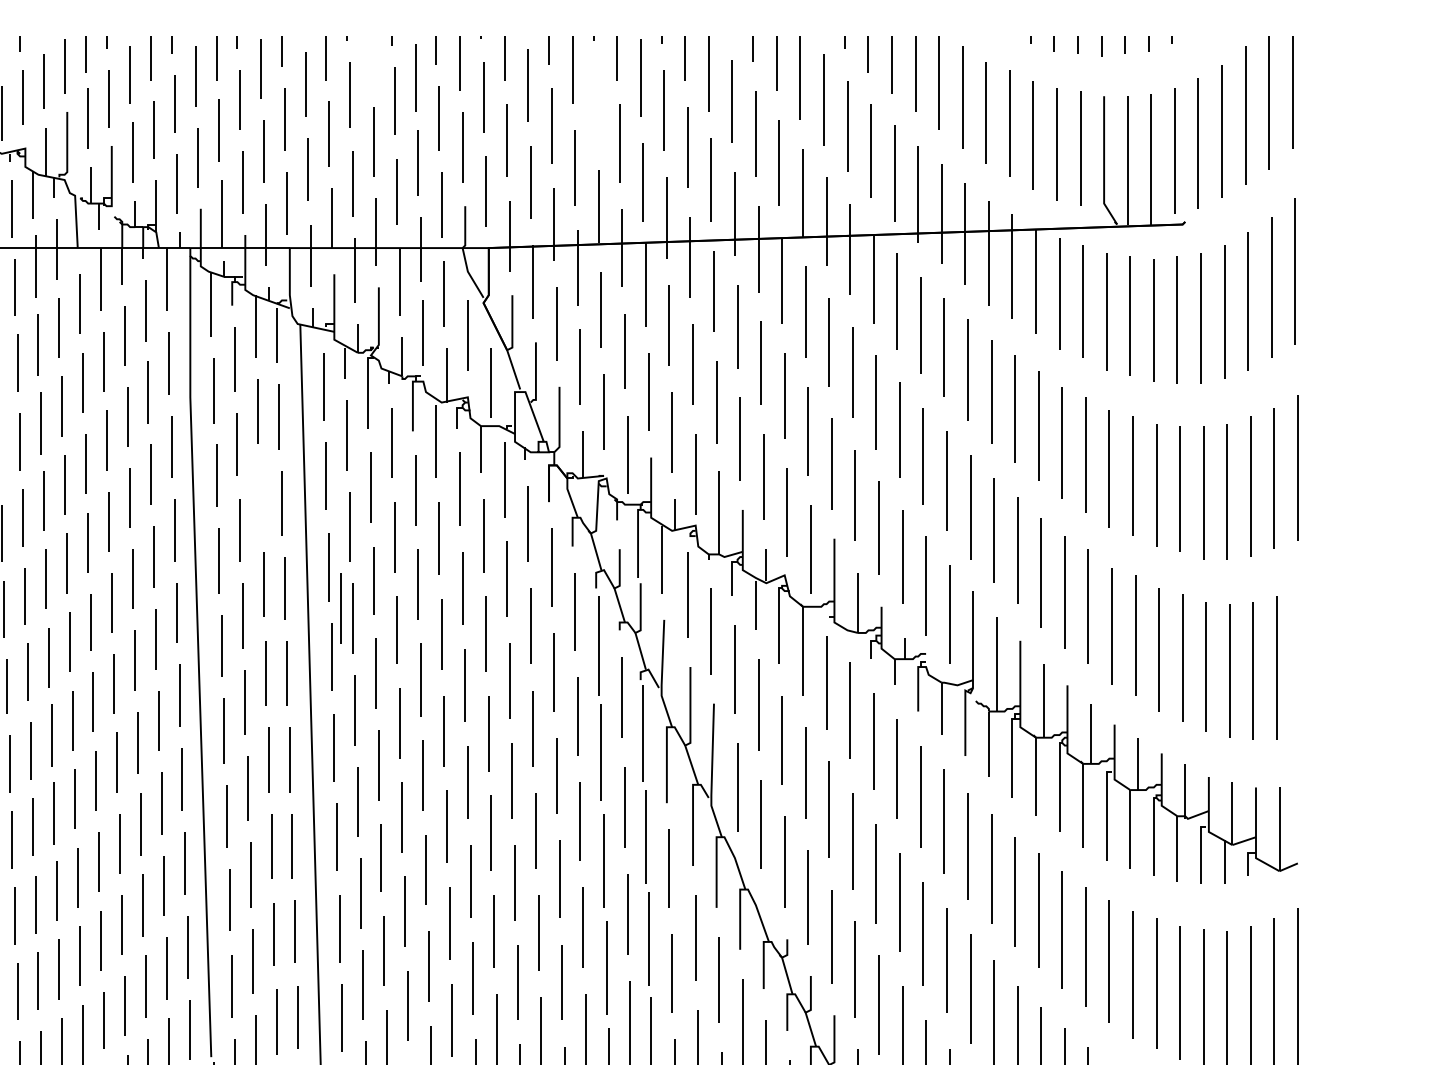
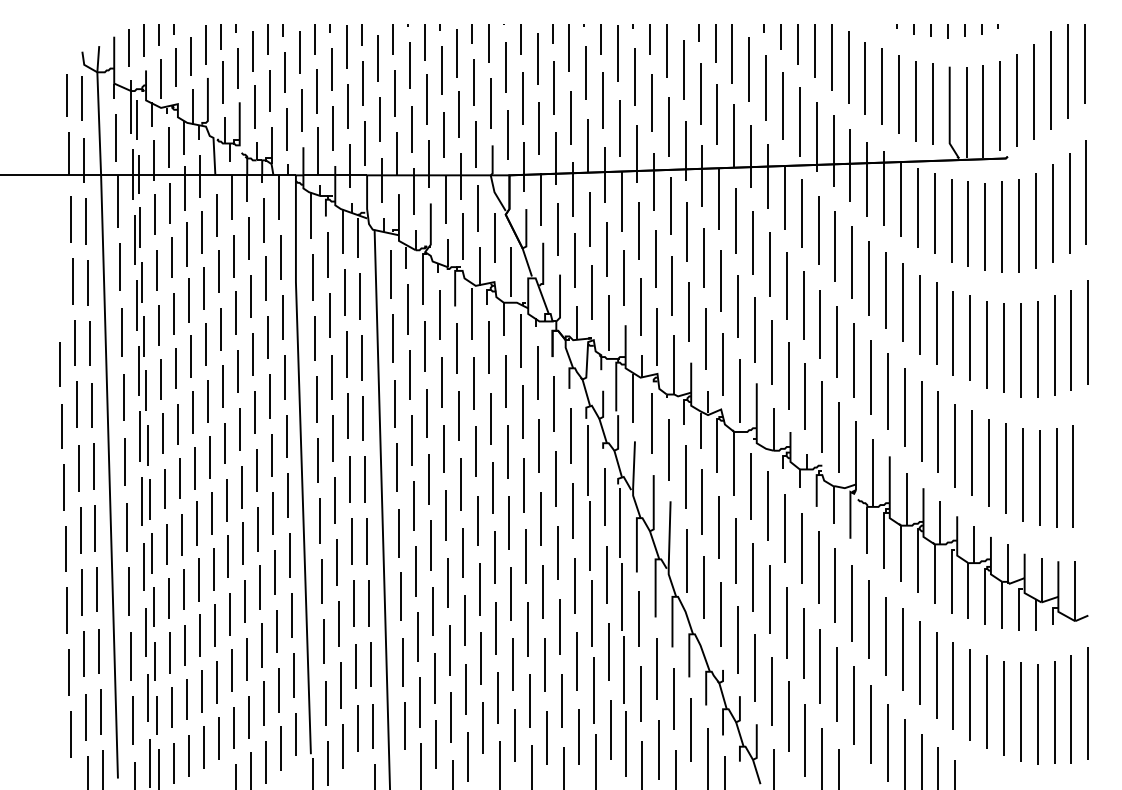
line: (370, 62) -> (424, 42), added
line: (595, 104) -> (585, 72), added
line: (261, 498) -> (346, 354), added
line: (340, 607) -> (403, 432), removed

